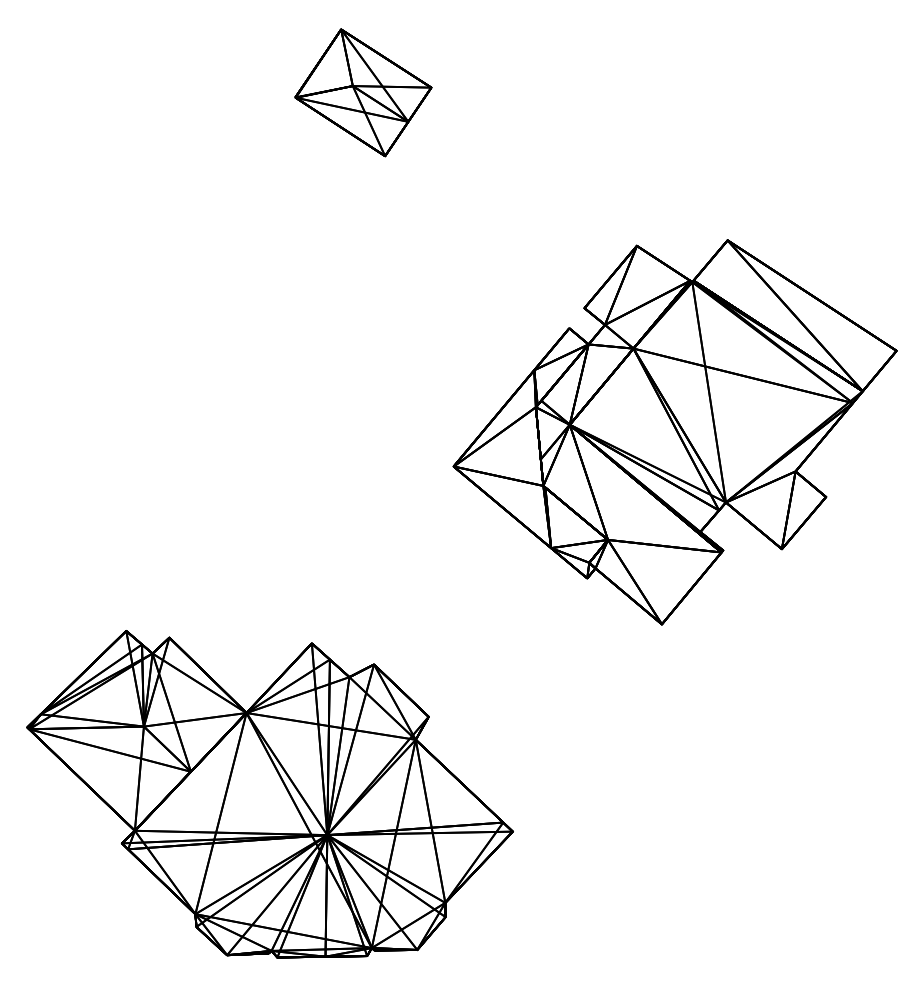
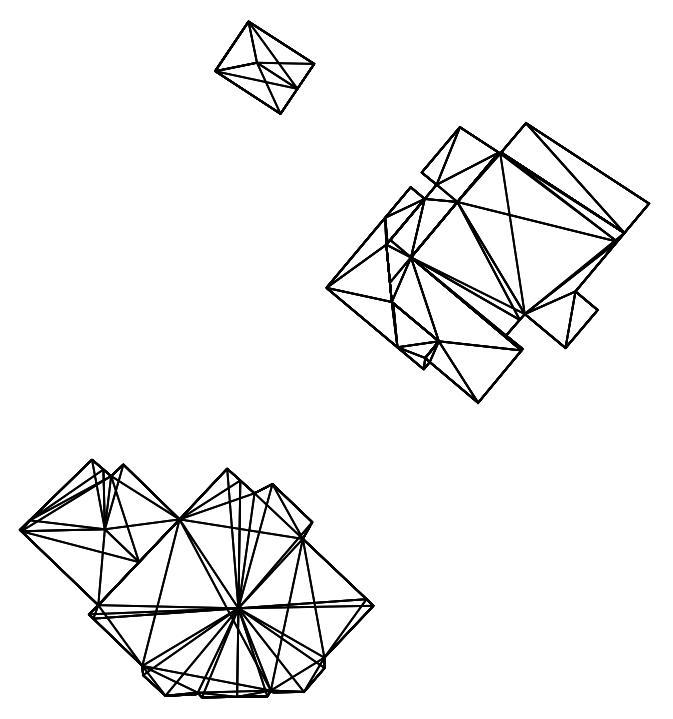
part: (674, 431) -> (487, 262), moved

